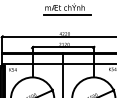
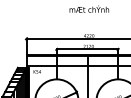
line: (67, 15) -> (91, 17), removed

